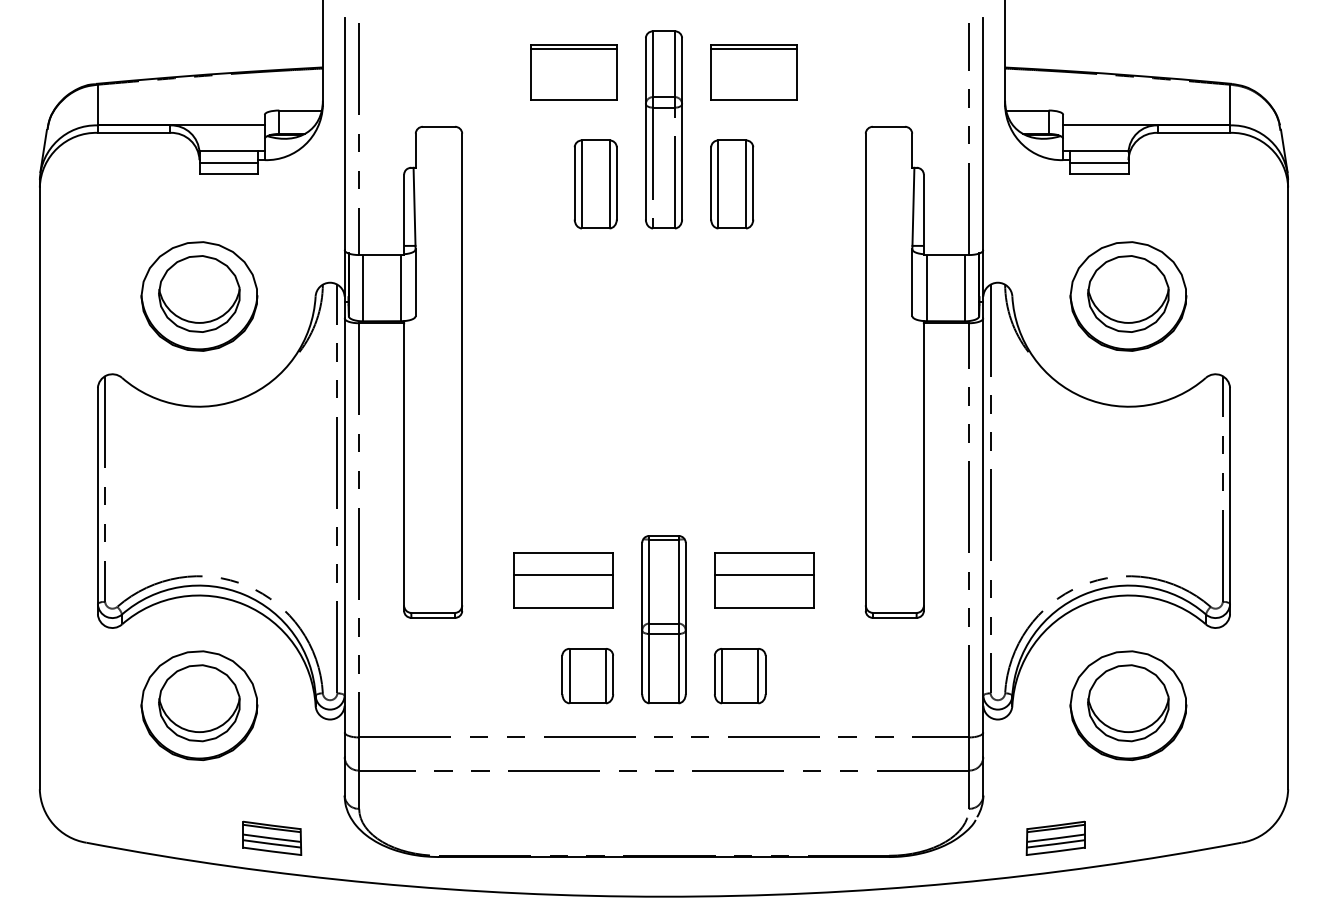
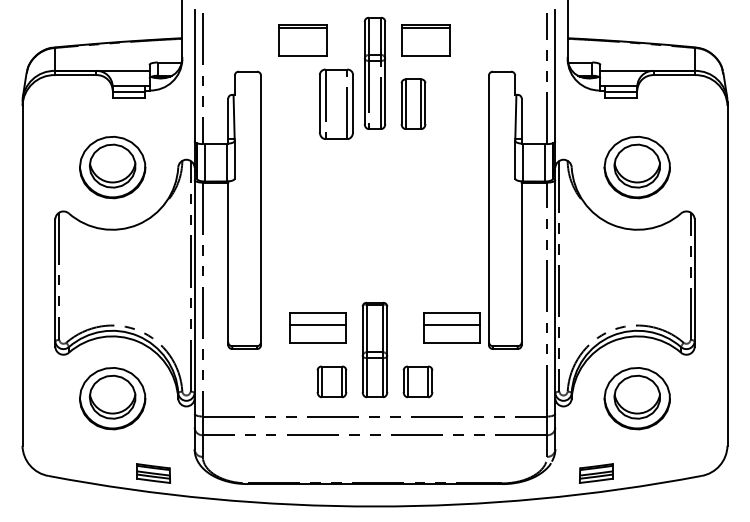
part: (572, 71) -> (302, 40), moved
part: (595, 183) -> (336, 103), size x1.4
part: (764, 579) -> (451, 327), moved

